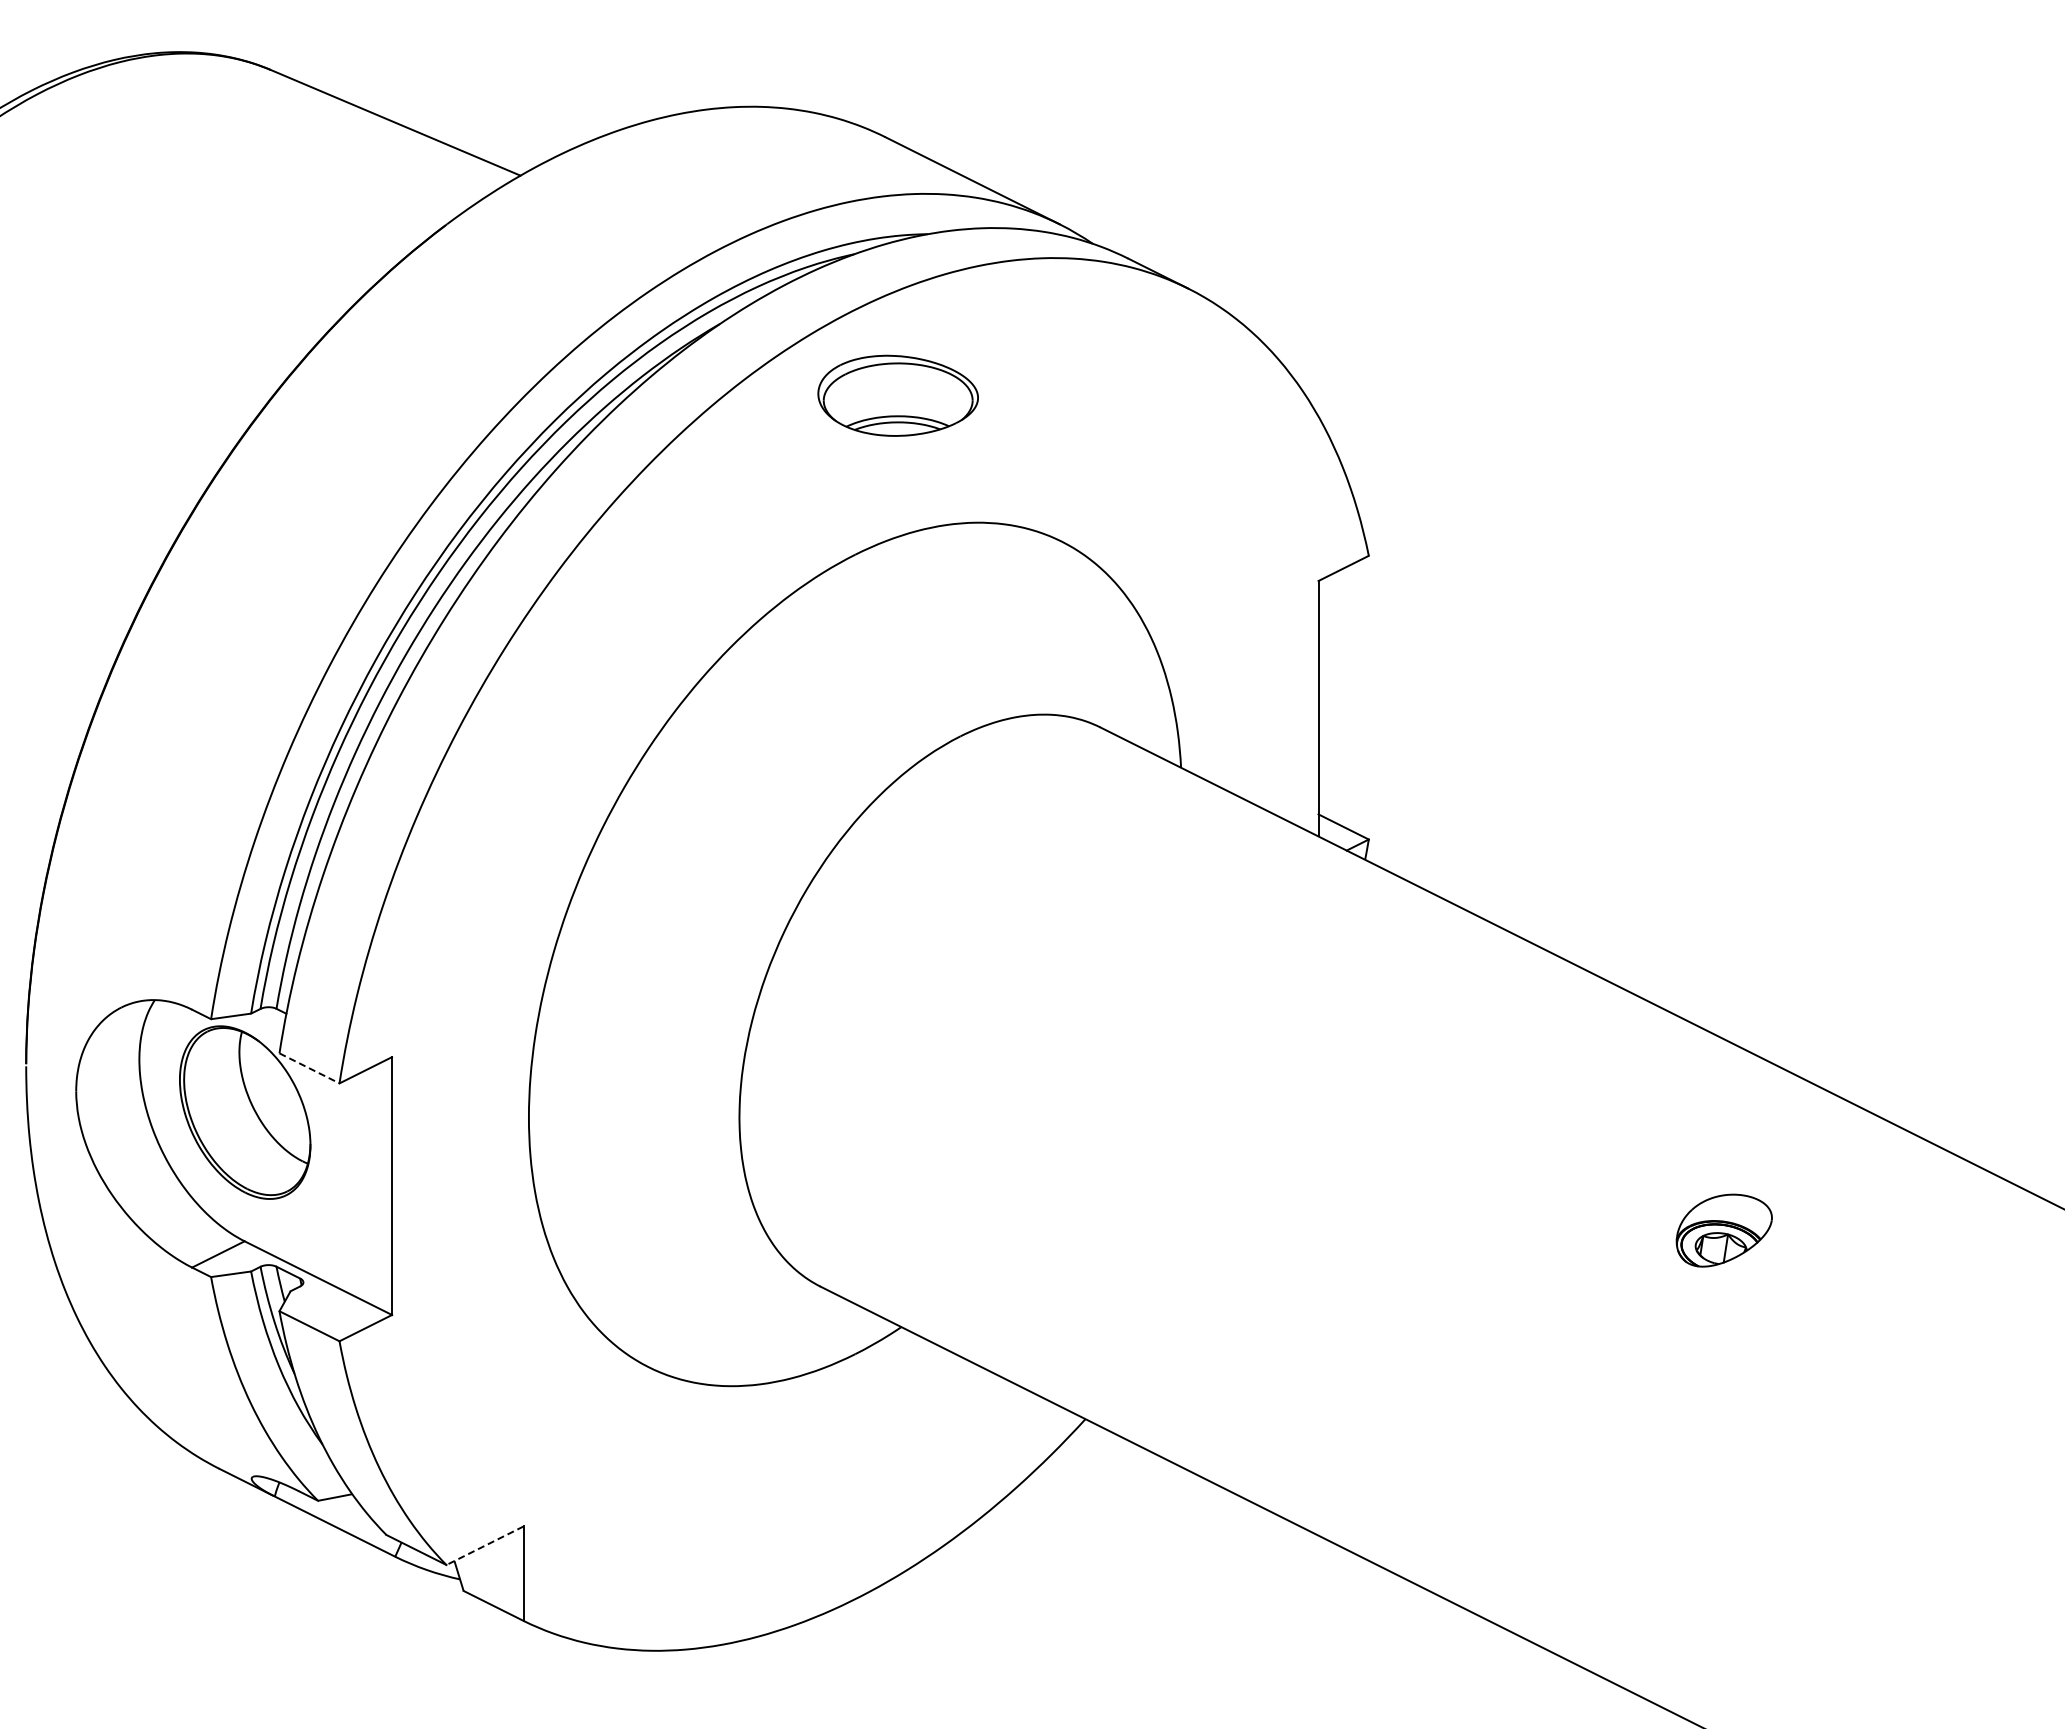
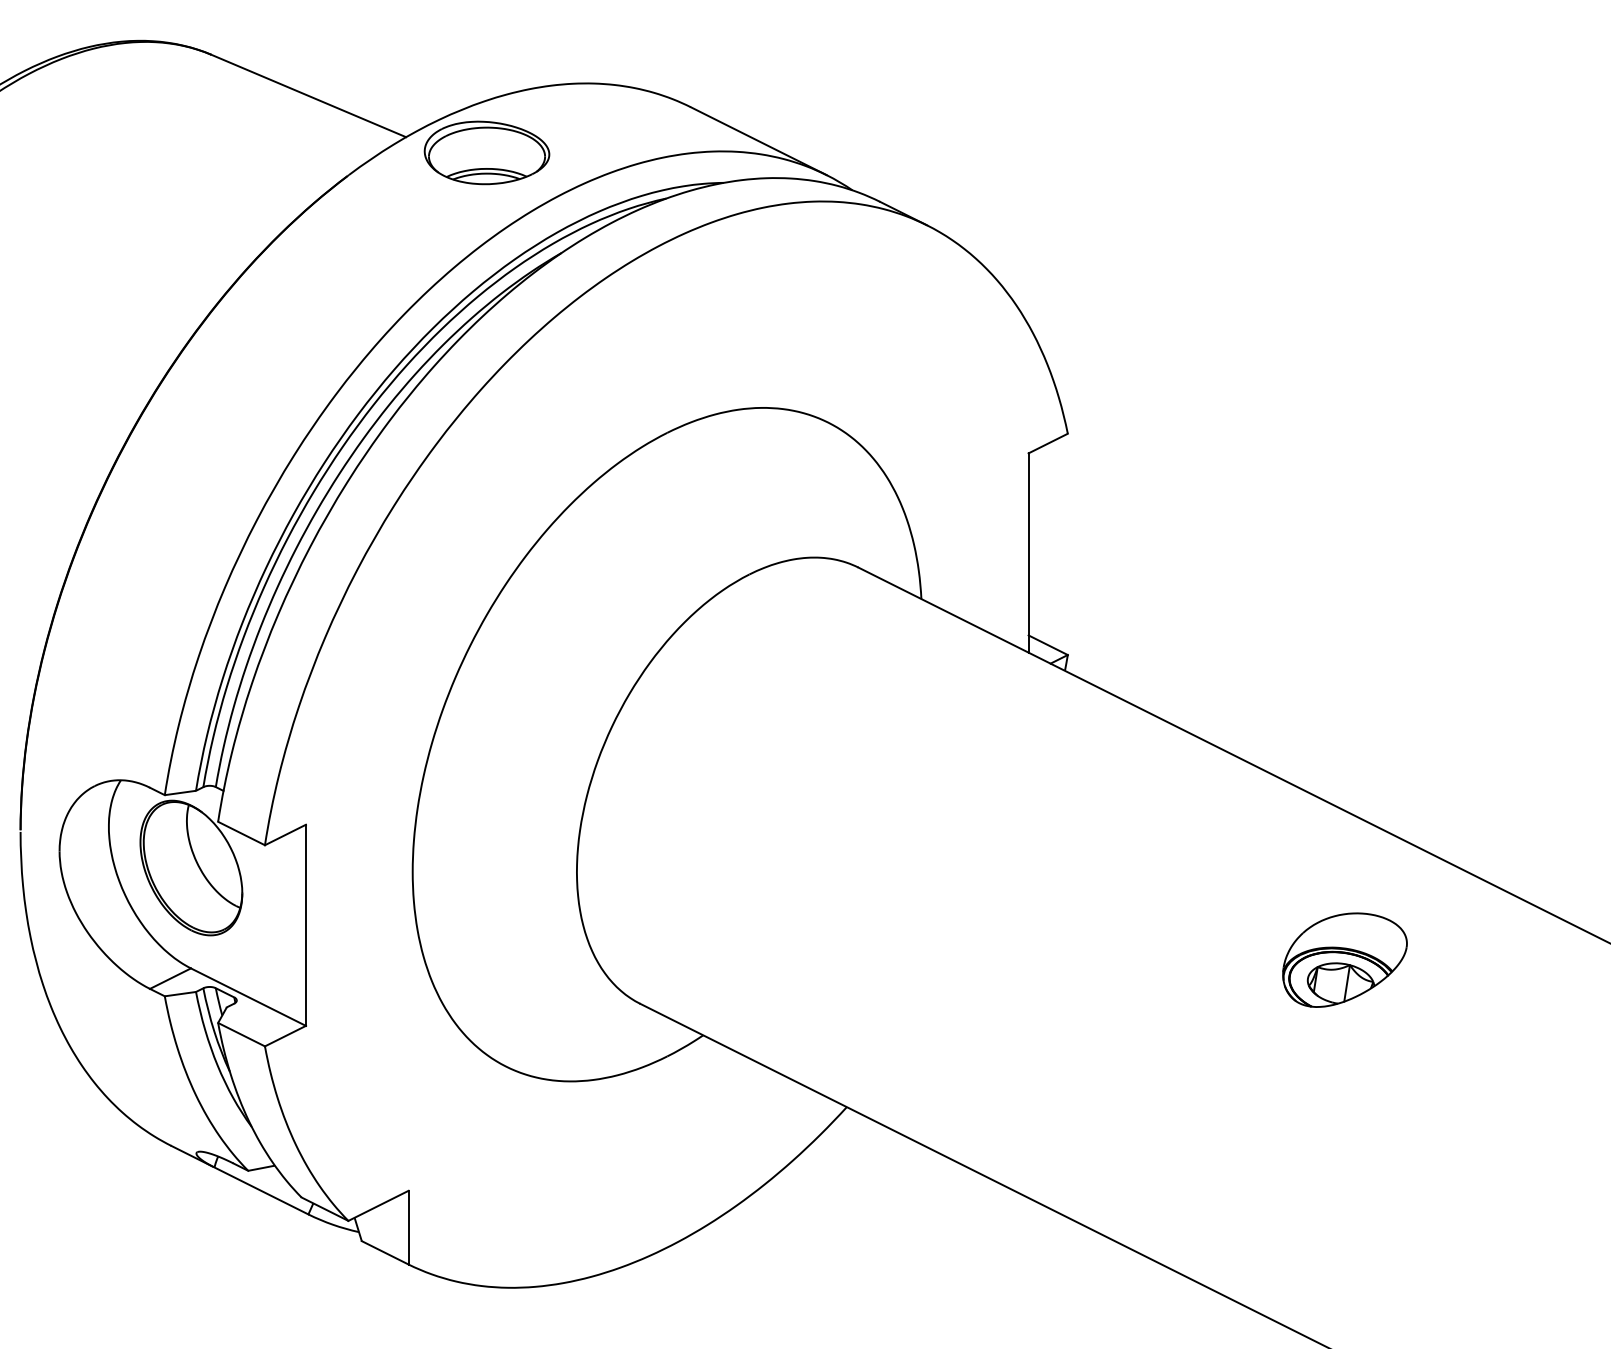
part: (897, 395) -> (486, 152), moved
line: (309, 1068) -> (241, 833), dashed -> solid
part: (1724, 1230) -> (1345, 959), size x1.67
line: (484, 1545) -> (378, 1205), dashed -> solid

